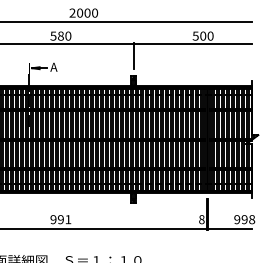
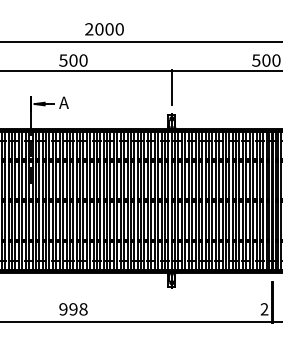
text: (60, 36) -> (72, 61), 580 -> 500
text: (68, 219) -> (83, 309), 991 -> 998
text: (201, 219) -> (264, 309), 8 -> 2

